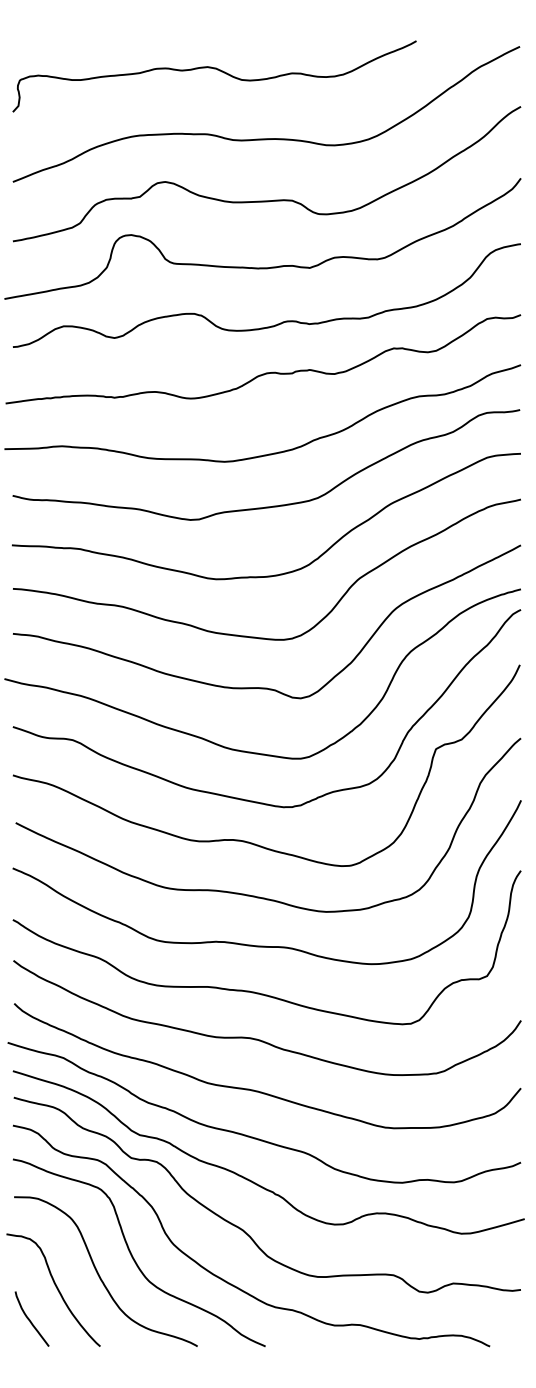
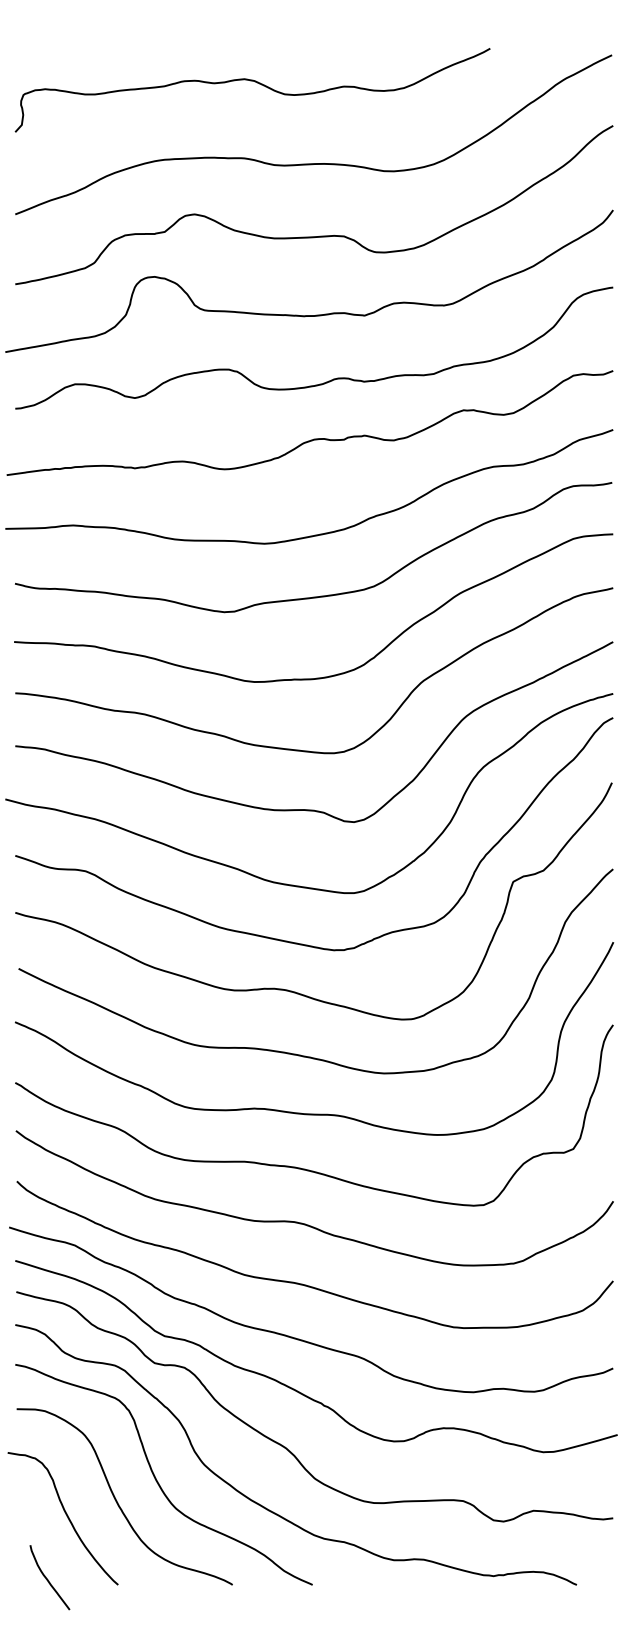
curve: (30, 1319) -> (47, 1578), moved

